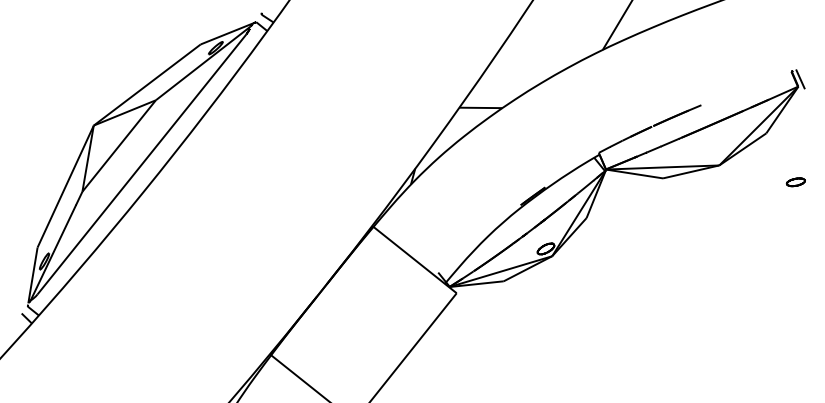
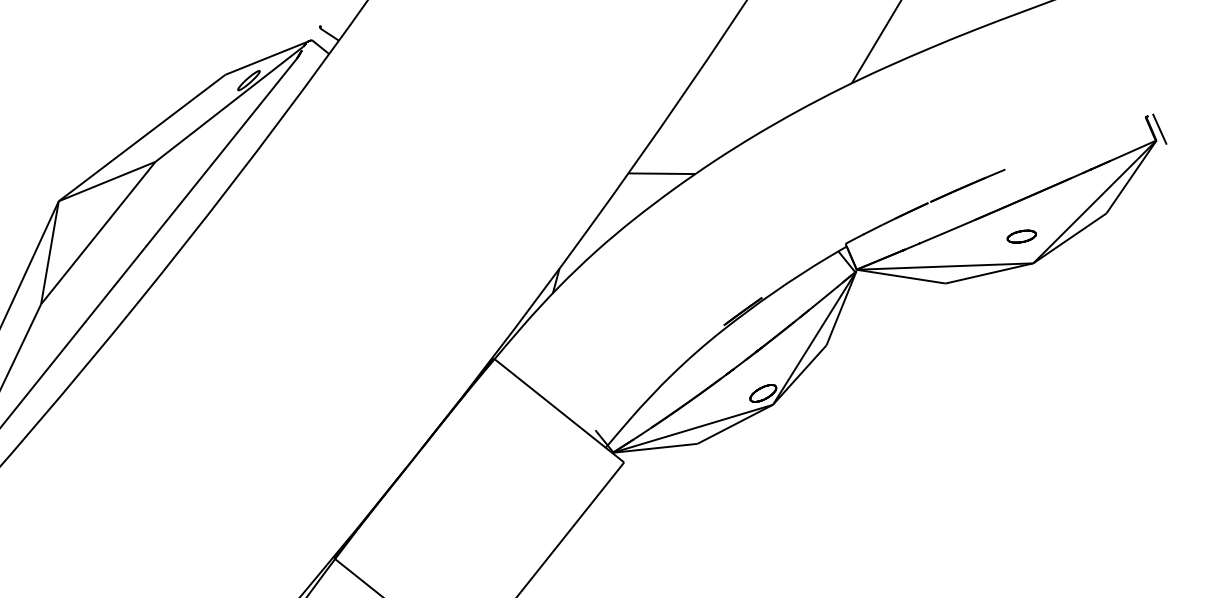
part: (795, 182) -> (1021, 236), moved

